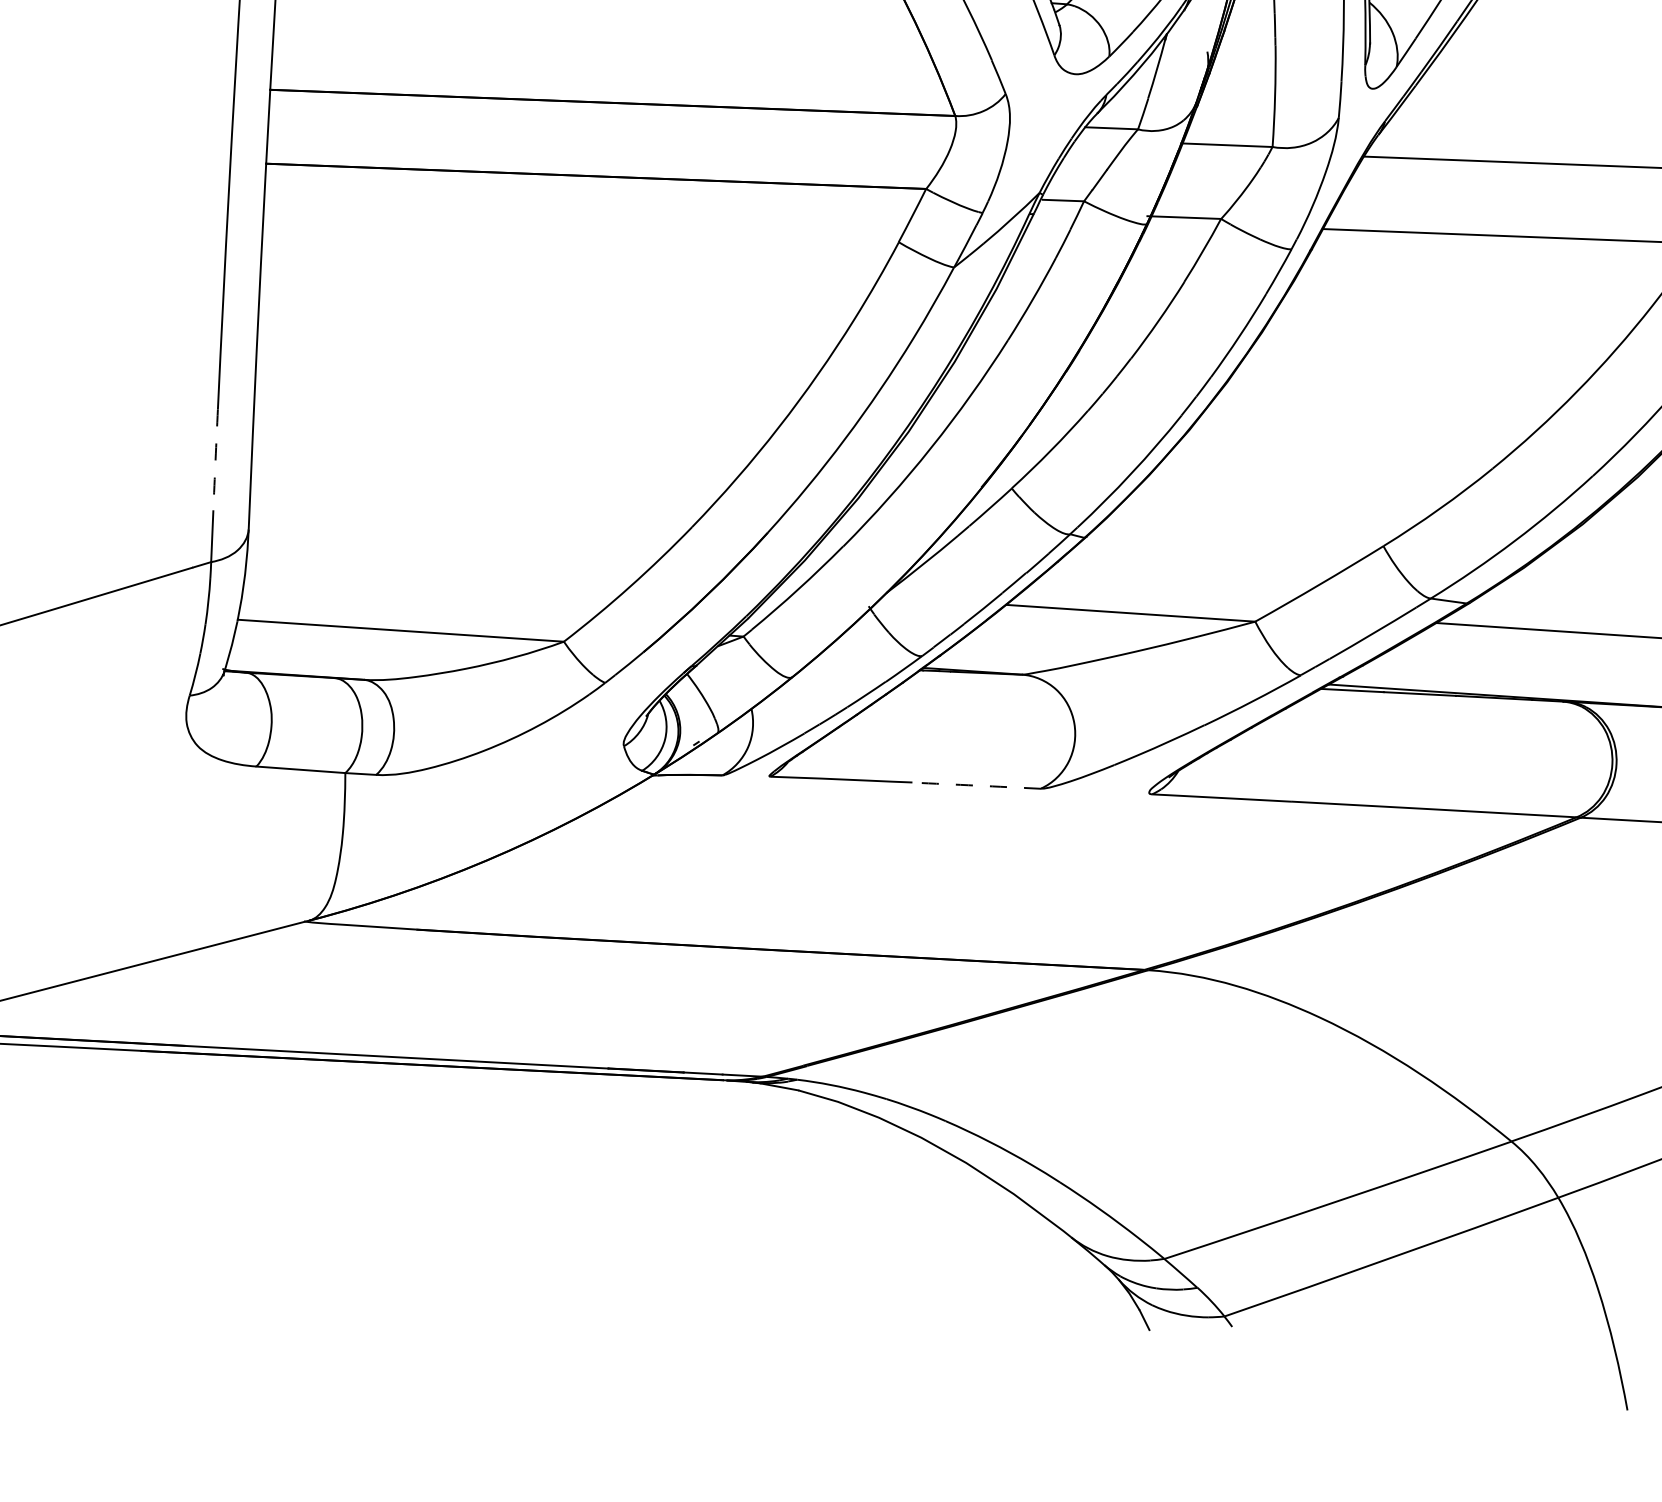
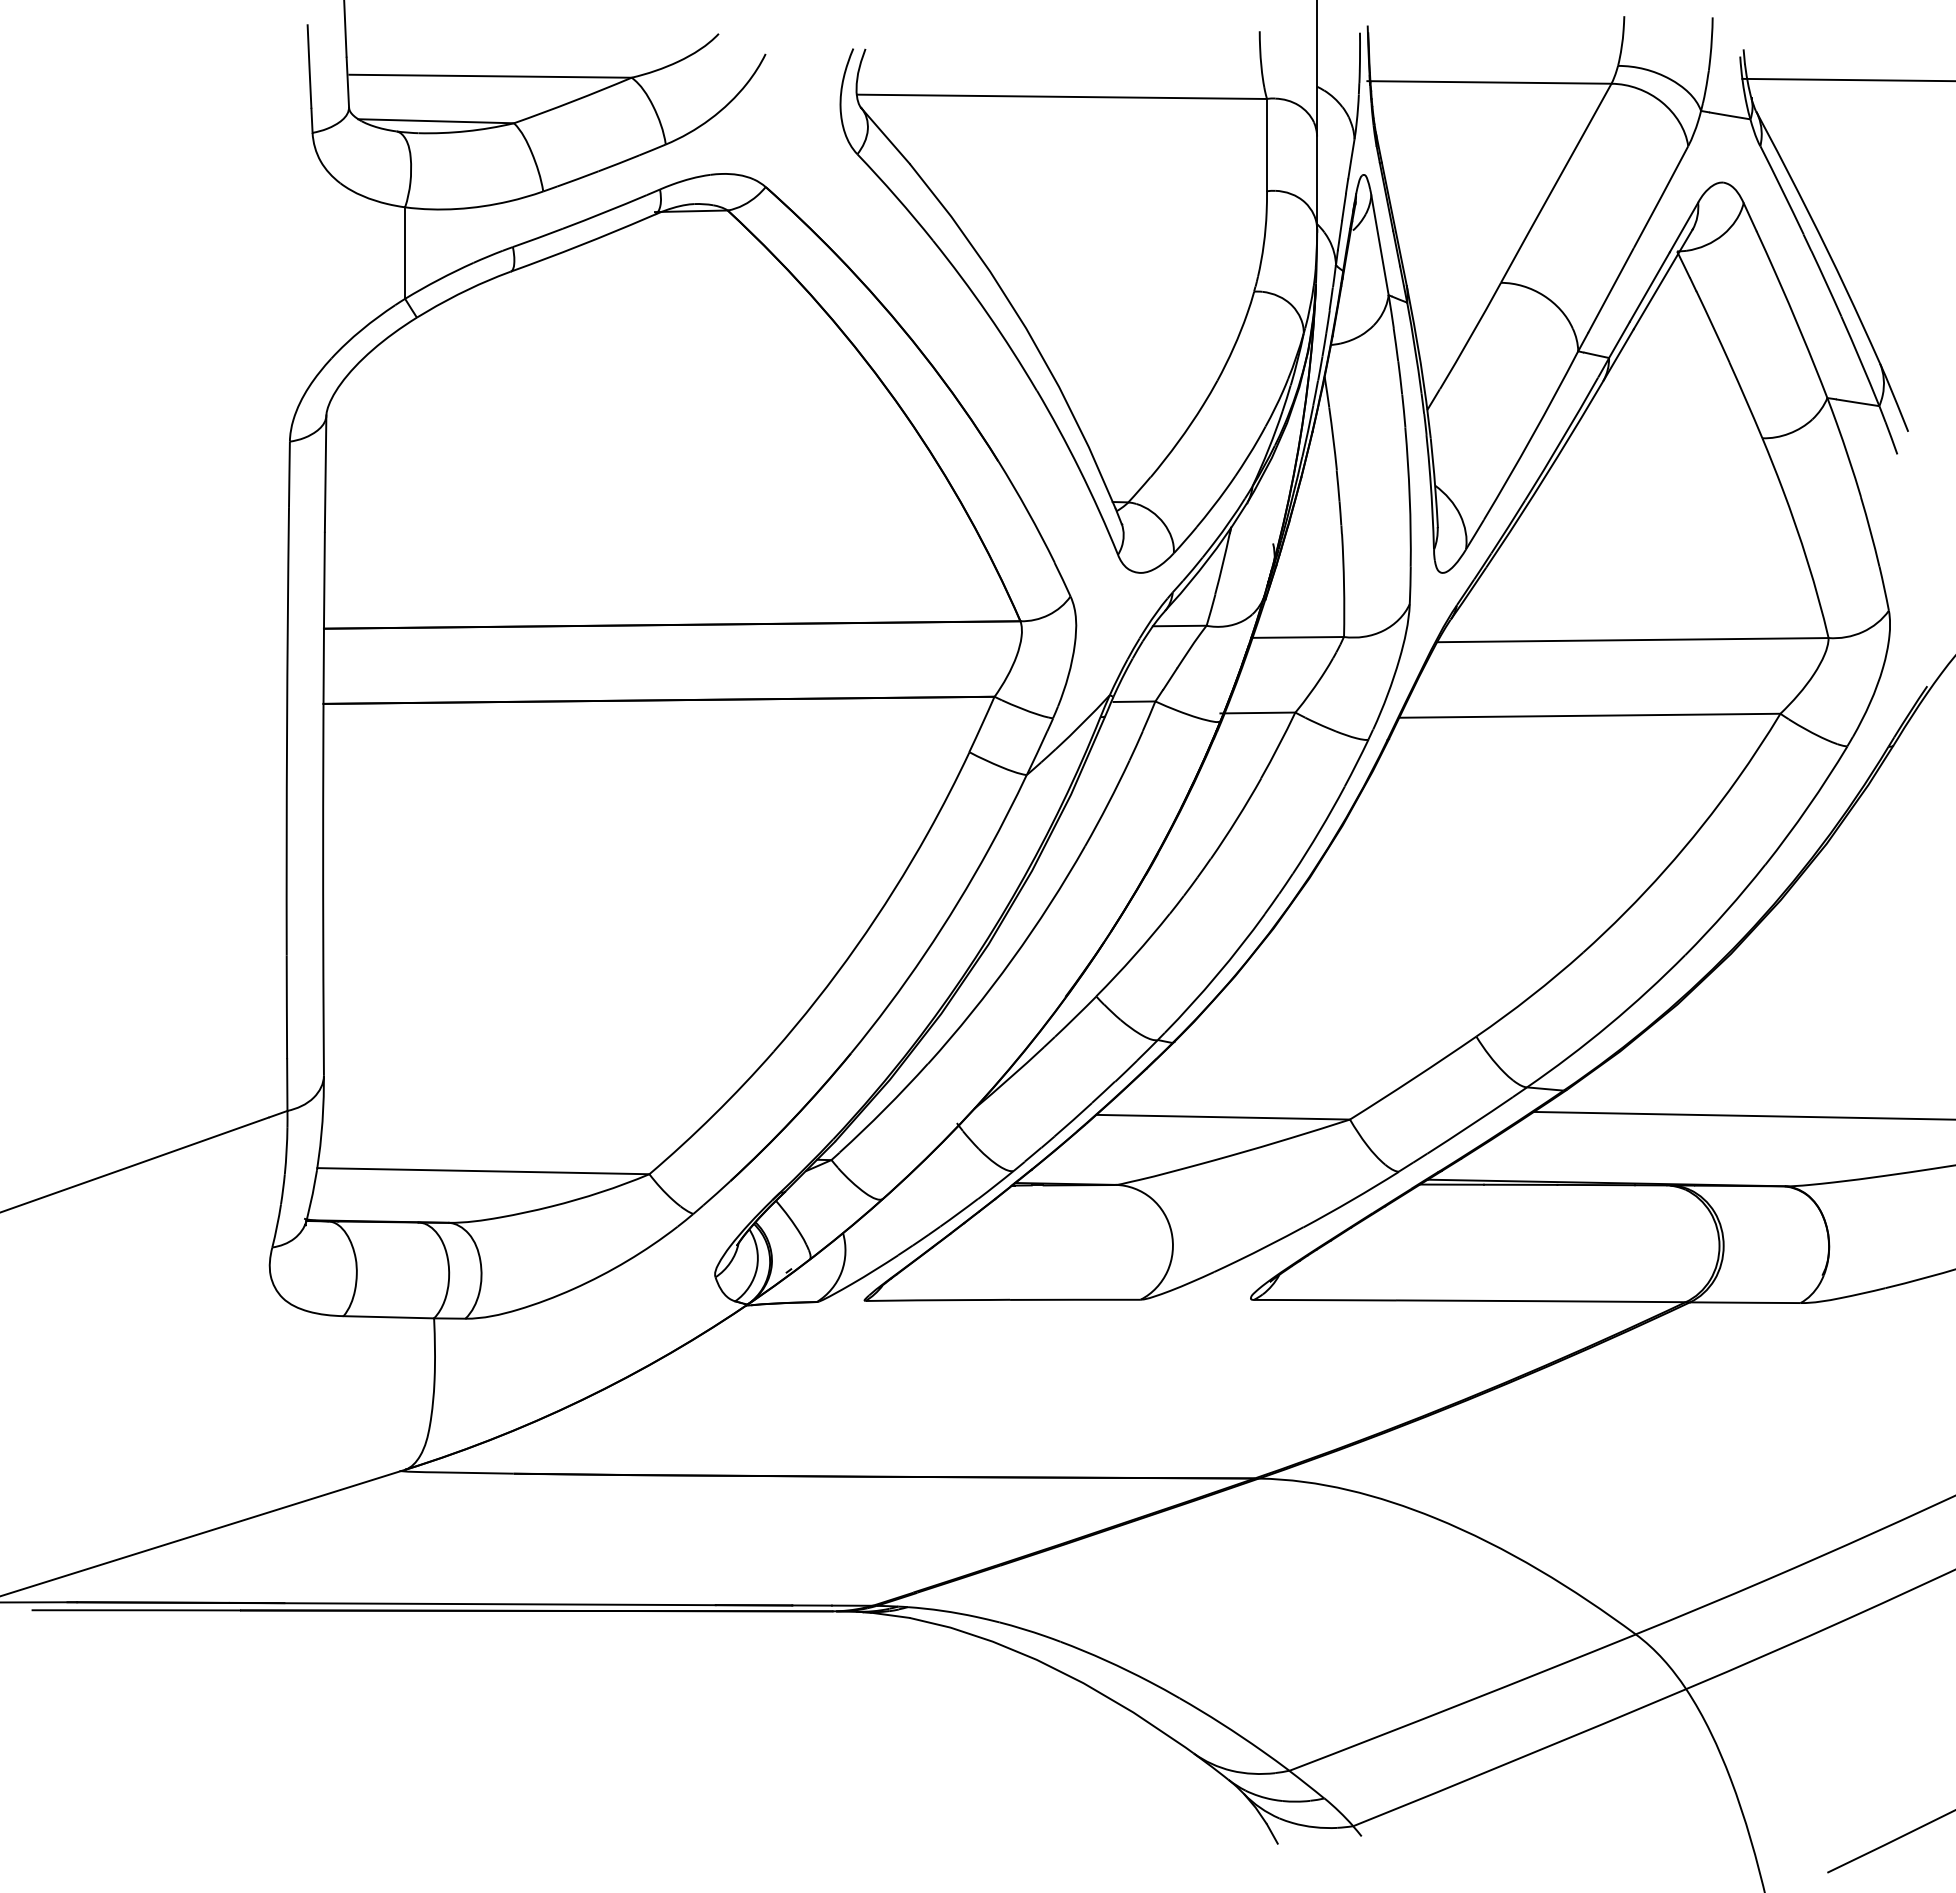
arc: (215, 460) -> (286, 1007), dashed -> solid
arc: (976, 785) -> (1075, 1299), dashed -> solid

